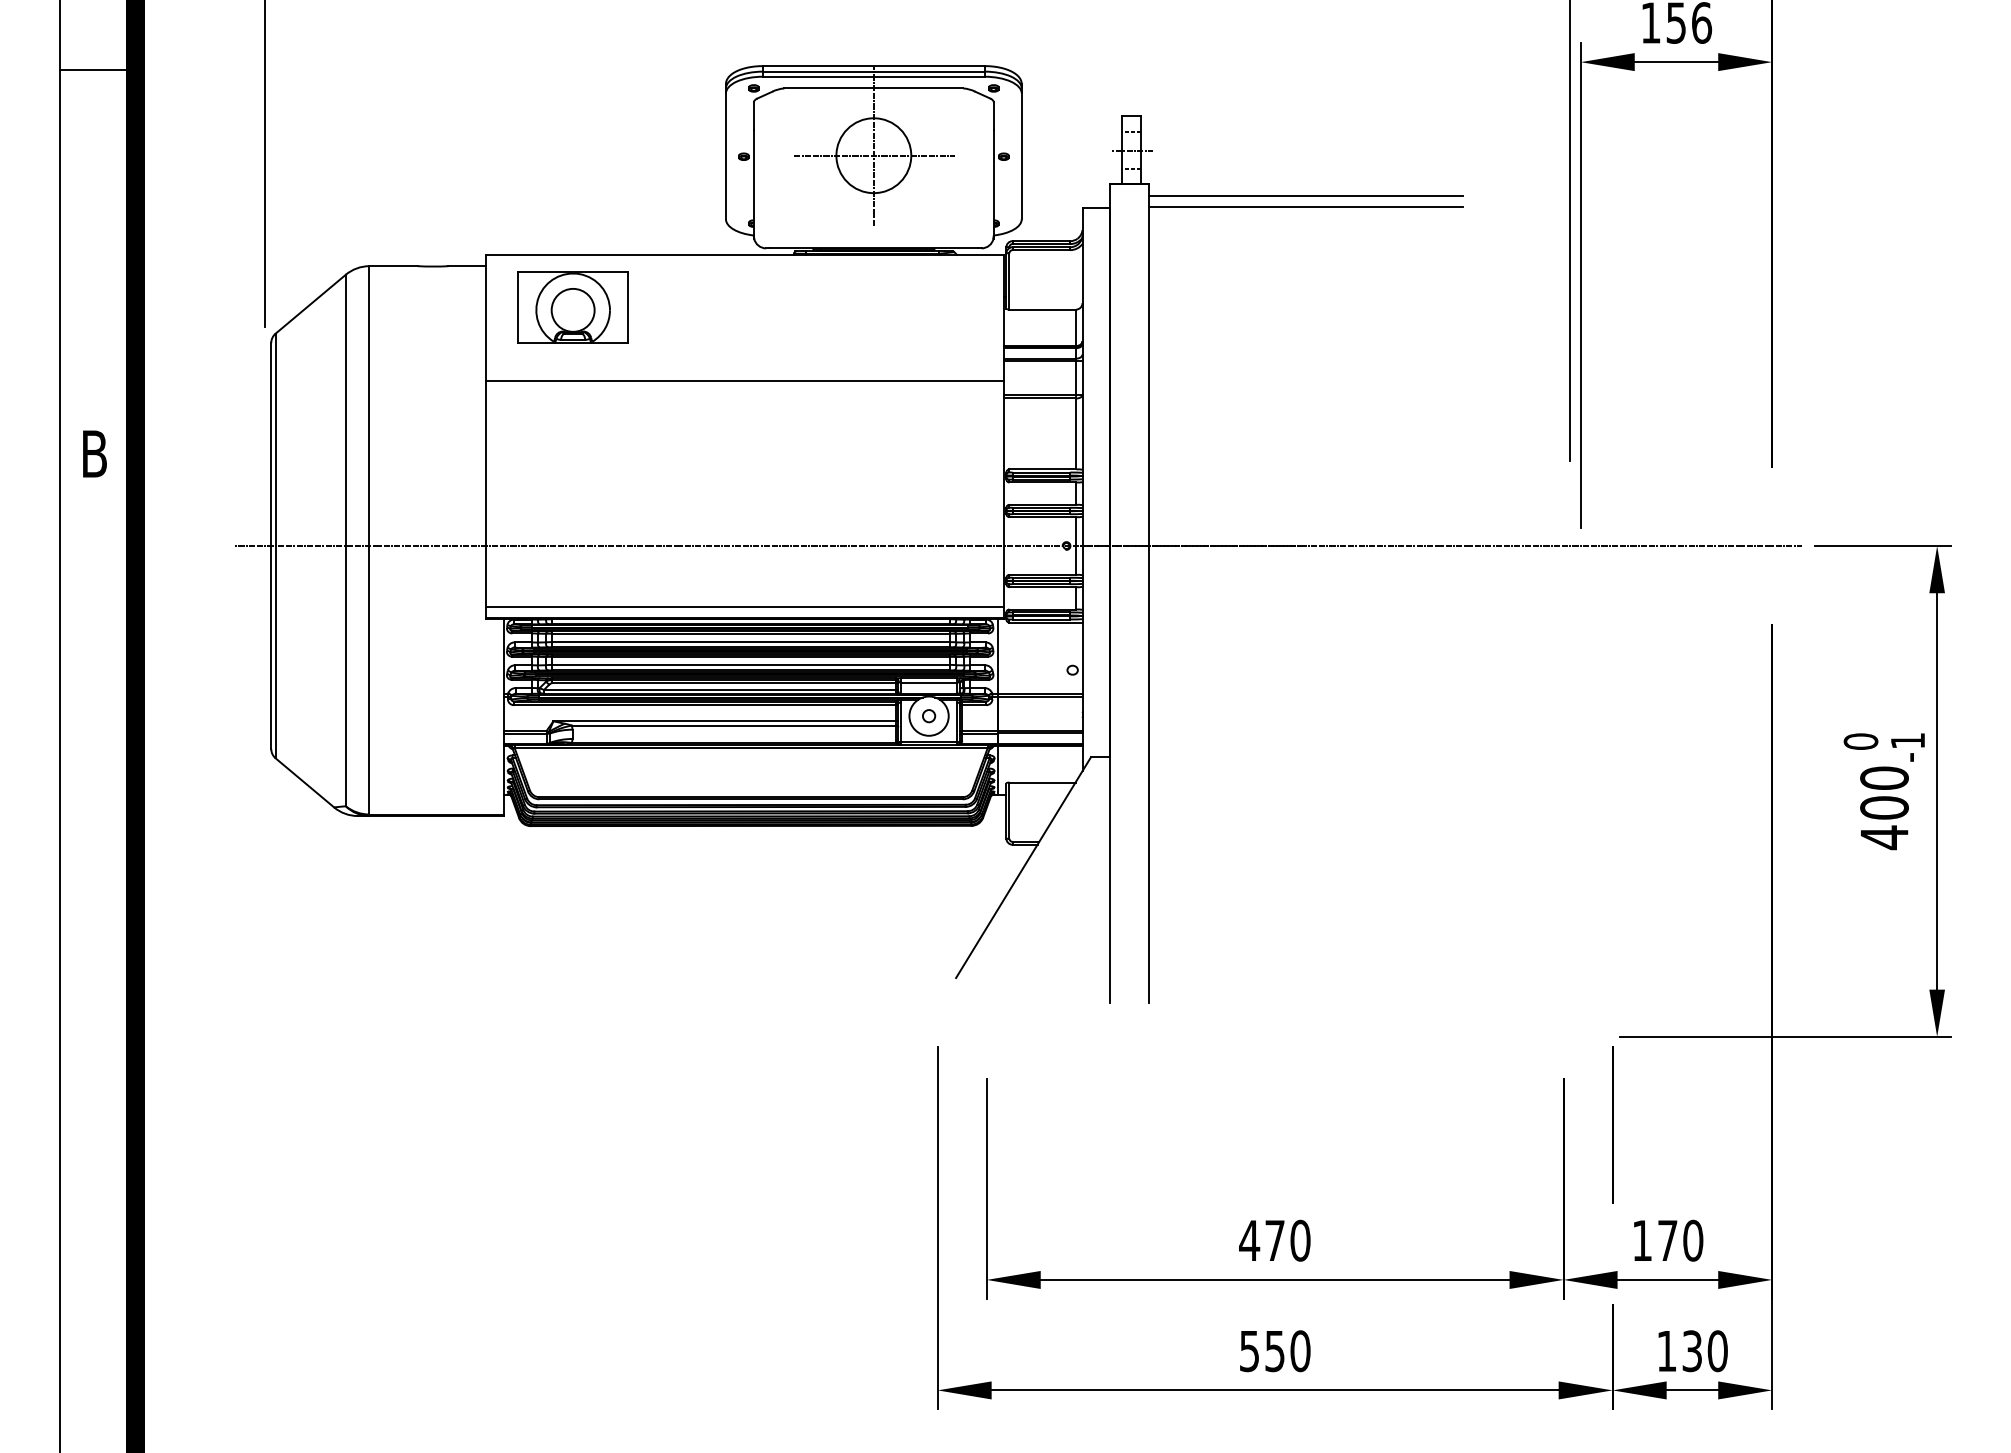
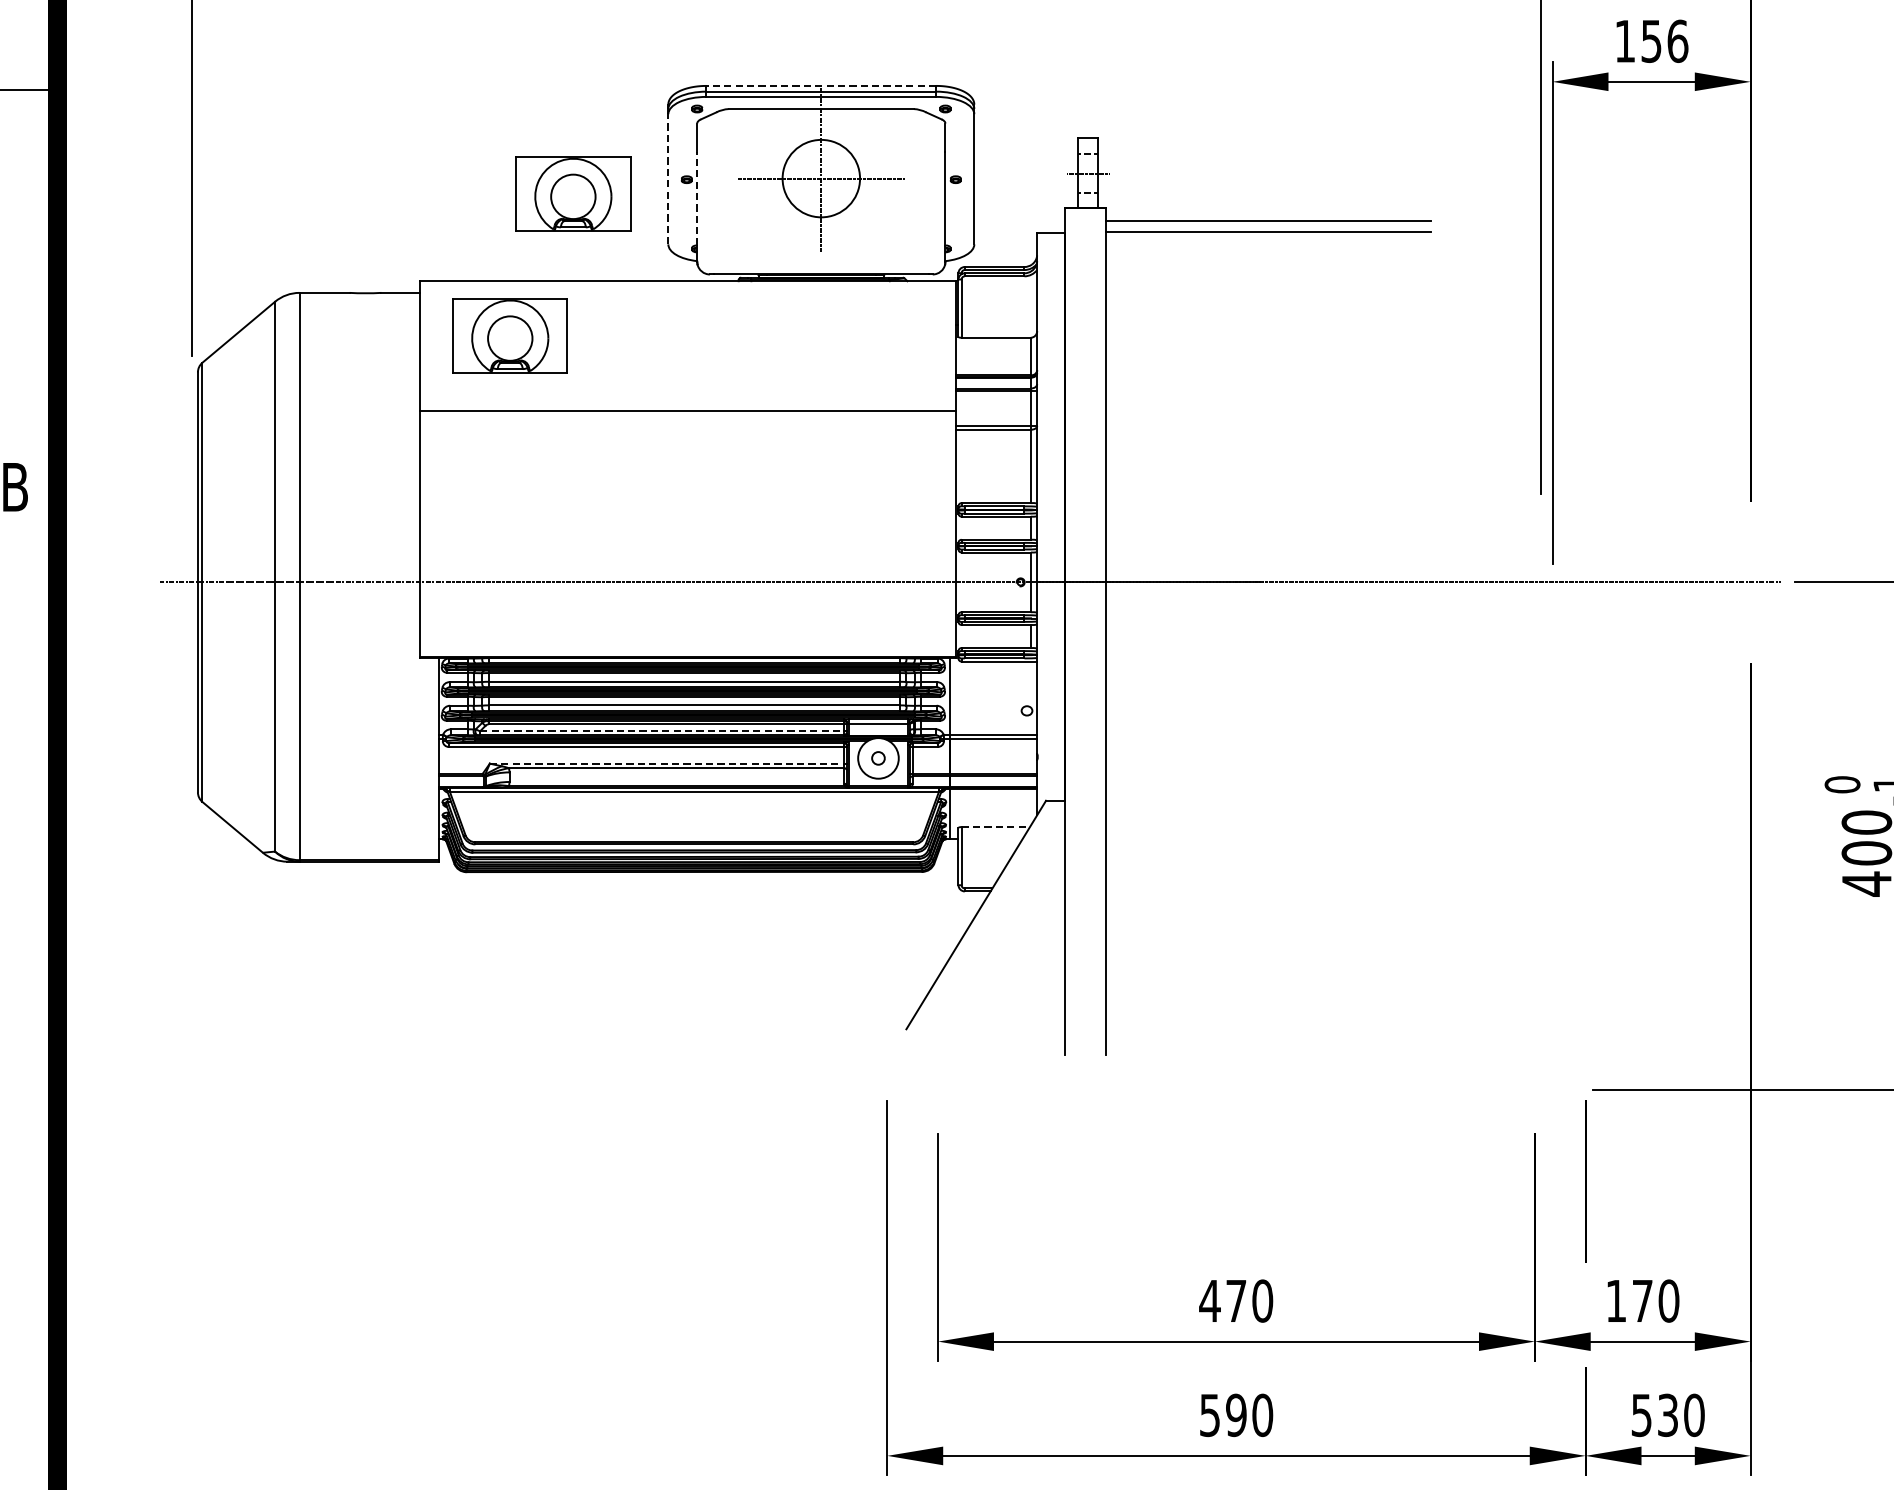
line: (873, 66) -> (820, 86), solid -> dashed
line: (725, 155) -> (667, 178), solid -> dashed
part: (633, 170) -> (572, 193), added
line: (753, 174) -> (696, 198), solid -> dashed
line: (744, 607) -> (687, 645), removed
line: (719, 689) -> (661, 730), solid -> dashed
line: (725, 721) -> (667, 763), solid -> dashed
line: (1043, 782) -> (996, 827), solid -> dashed
text: (1274, 1350) -> (1235, 1414), 550 -> 590
text: (1666, 1351) -> (1641, 1415), 130 -> 530

